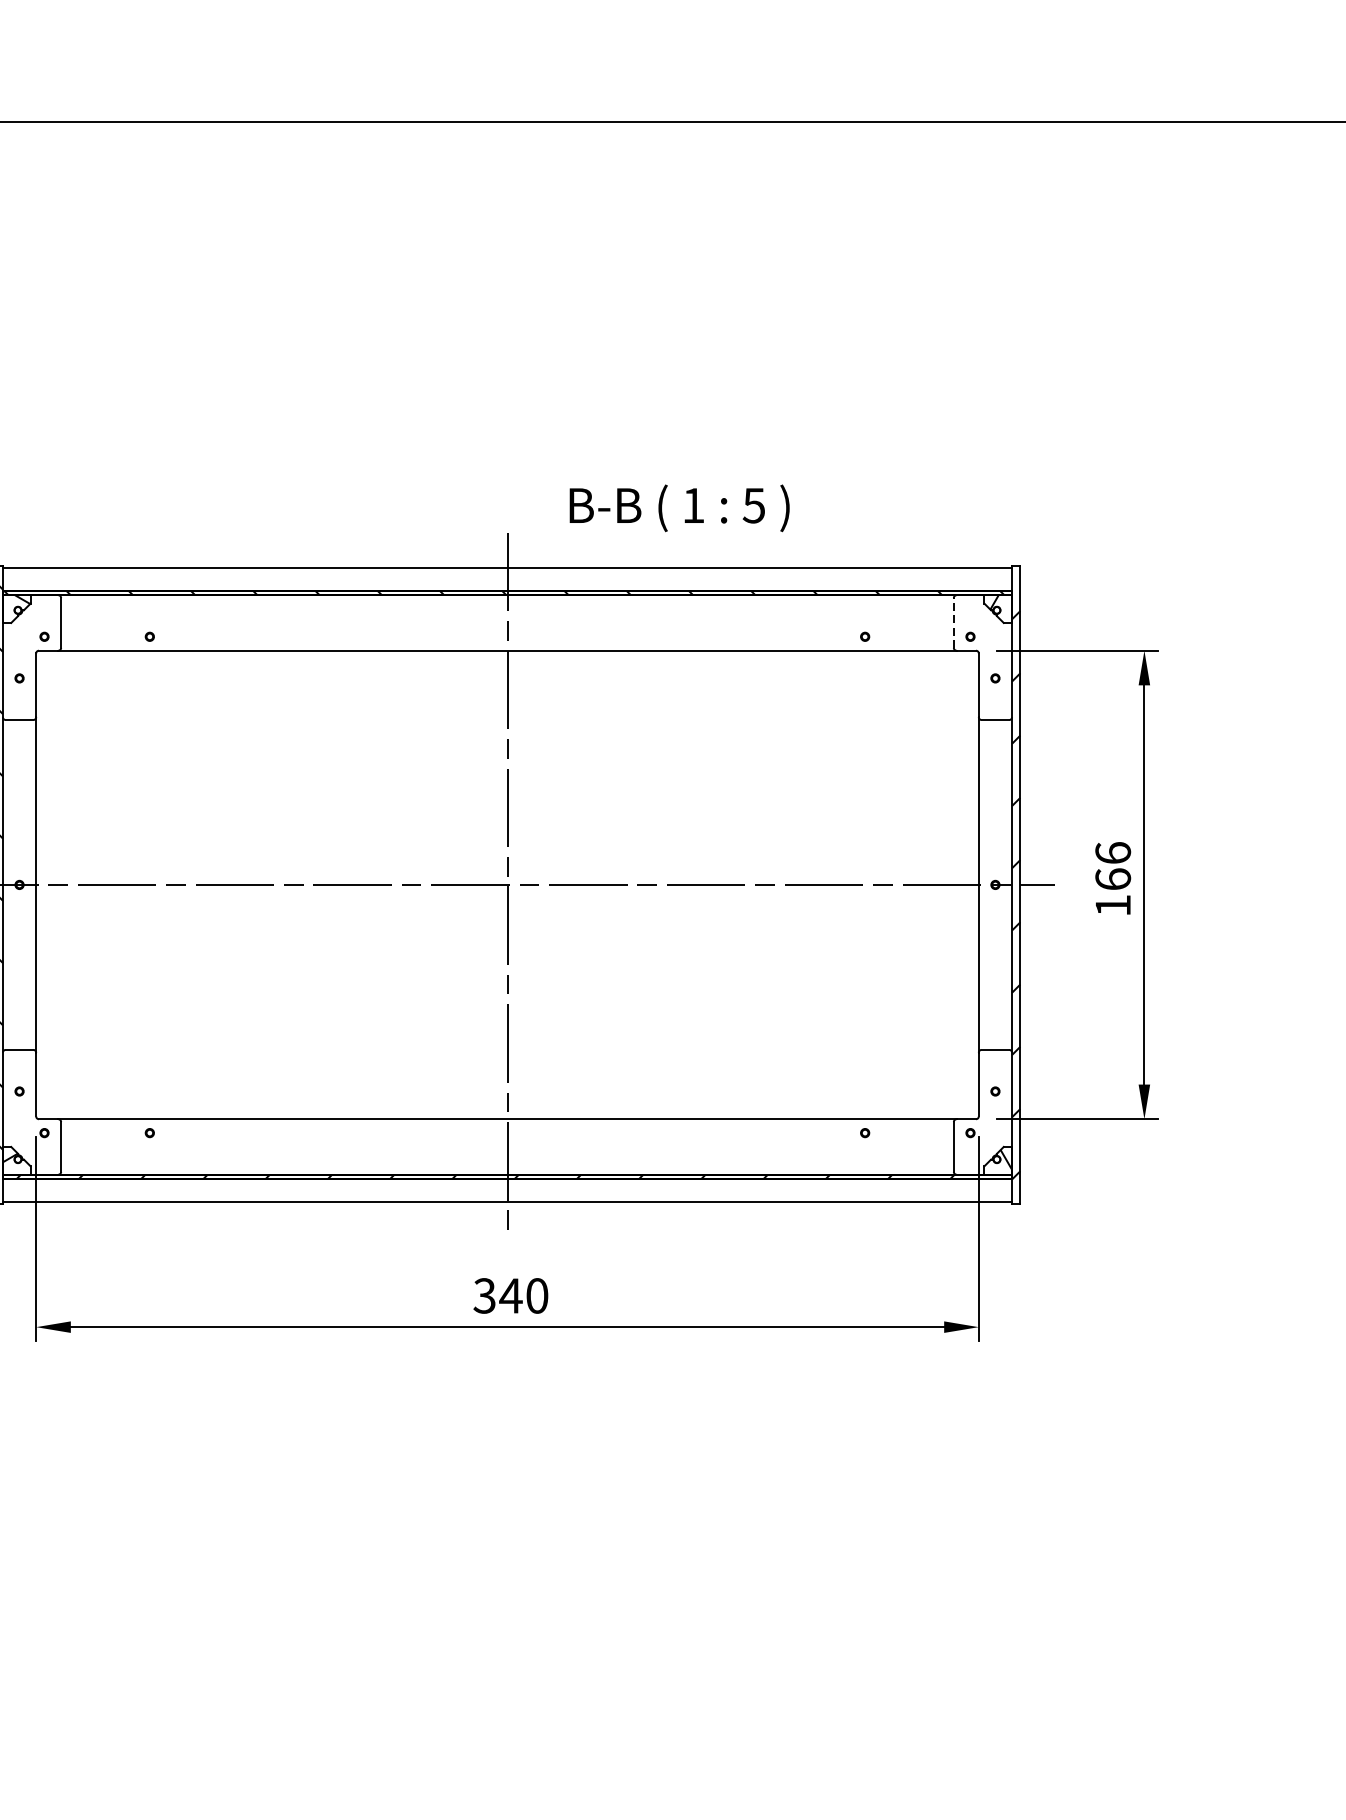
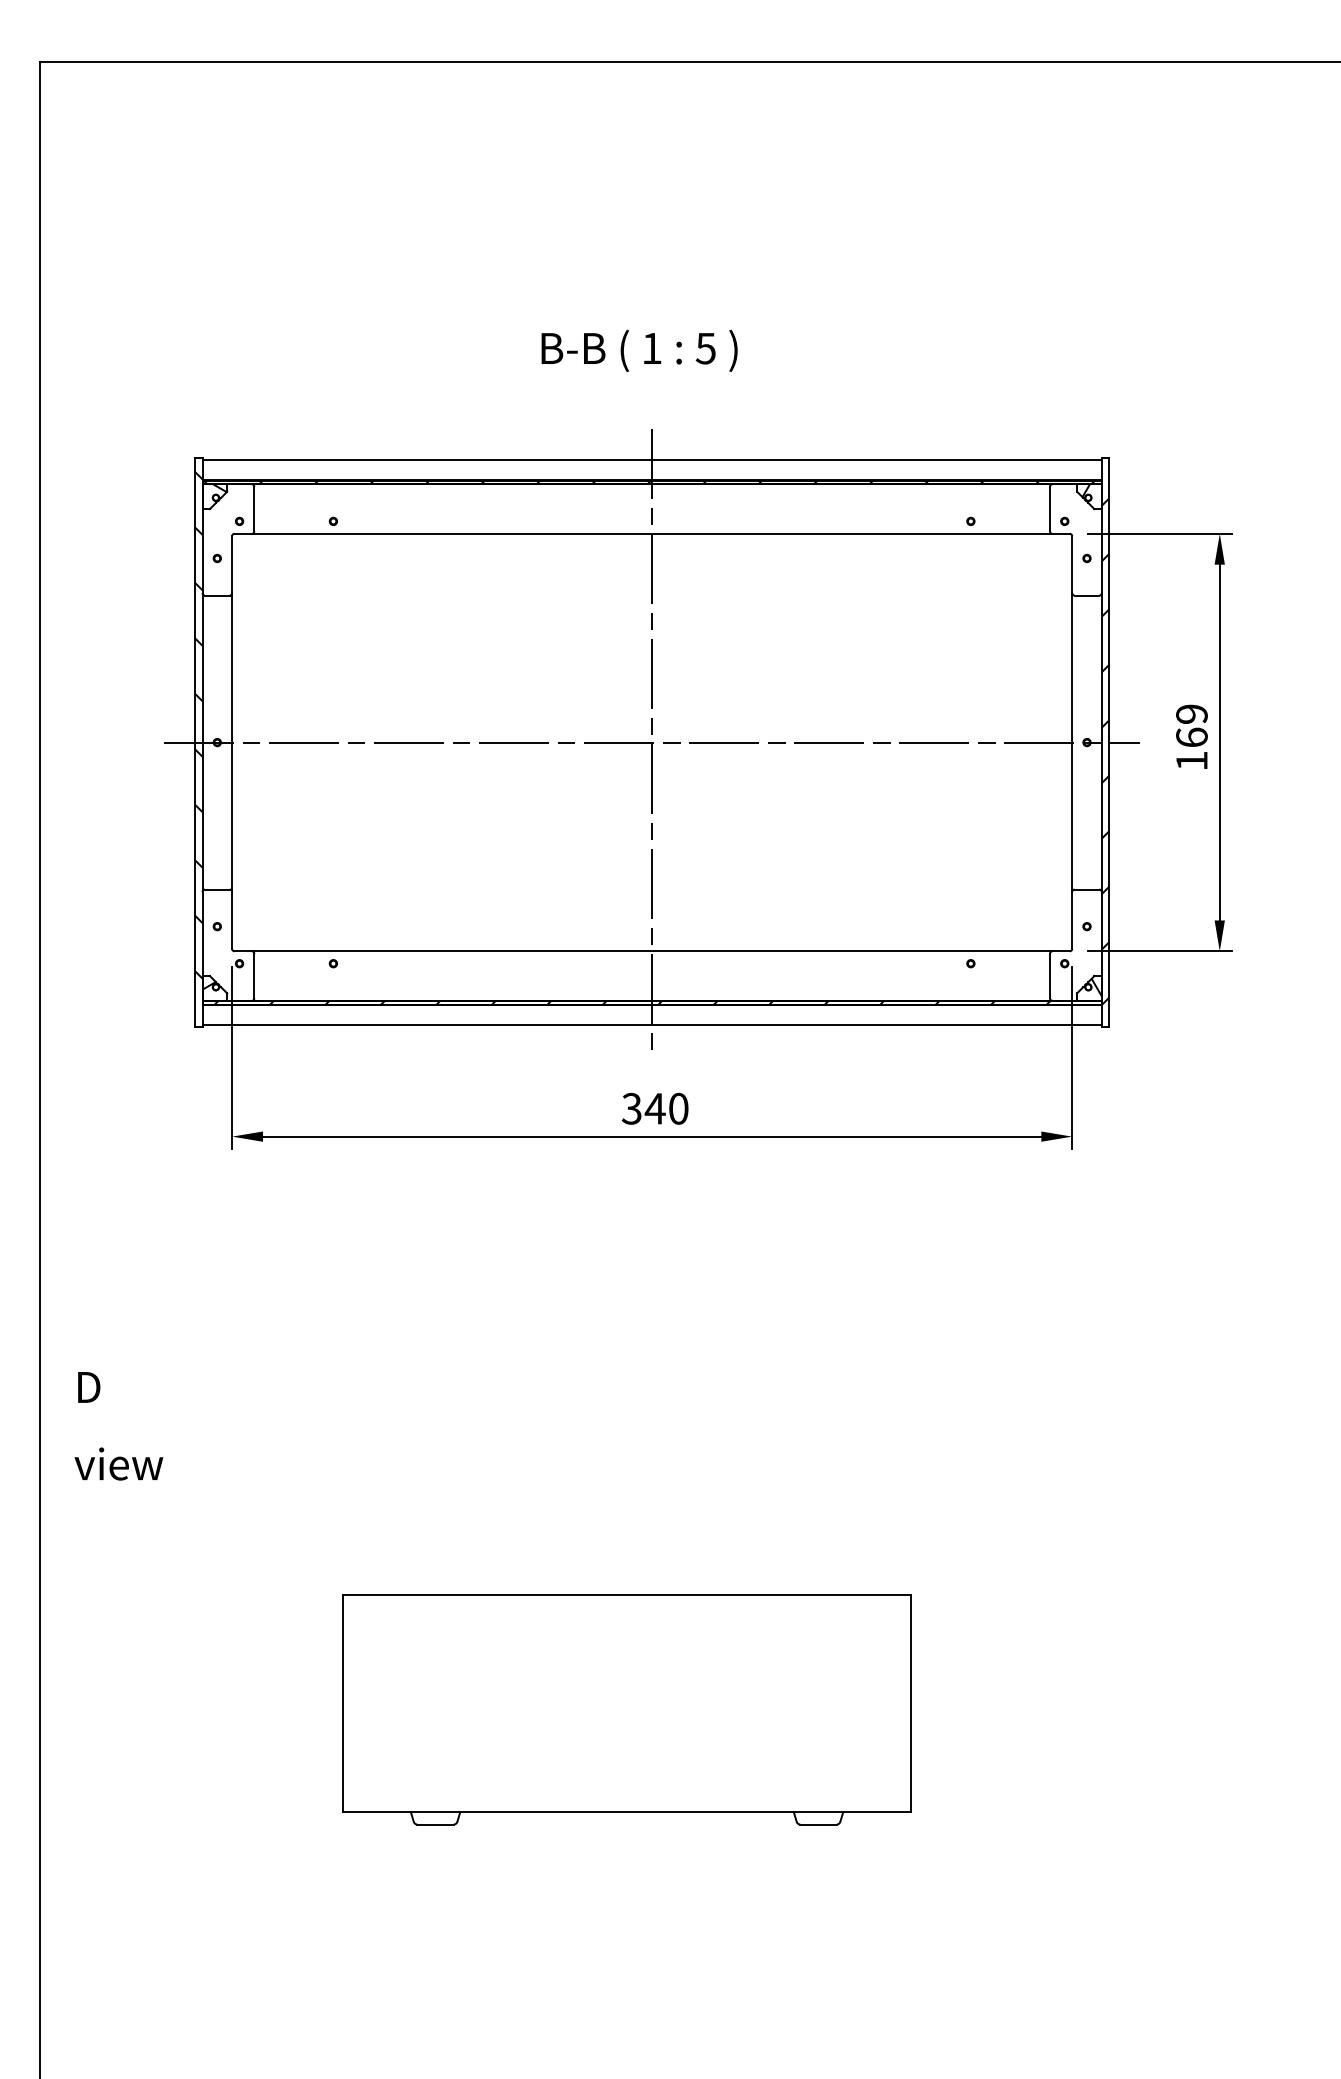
text: (679, 507) -> (639, 350), moved
line: (953, 622) -> (1049, 508), dashed -> solid
text: (1112, 852) -> (1191, 713), 166 -> 169

